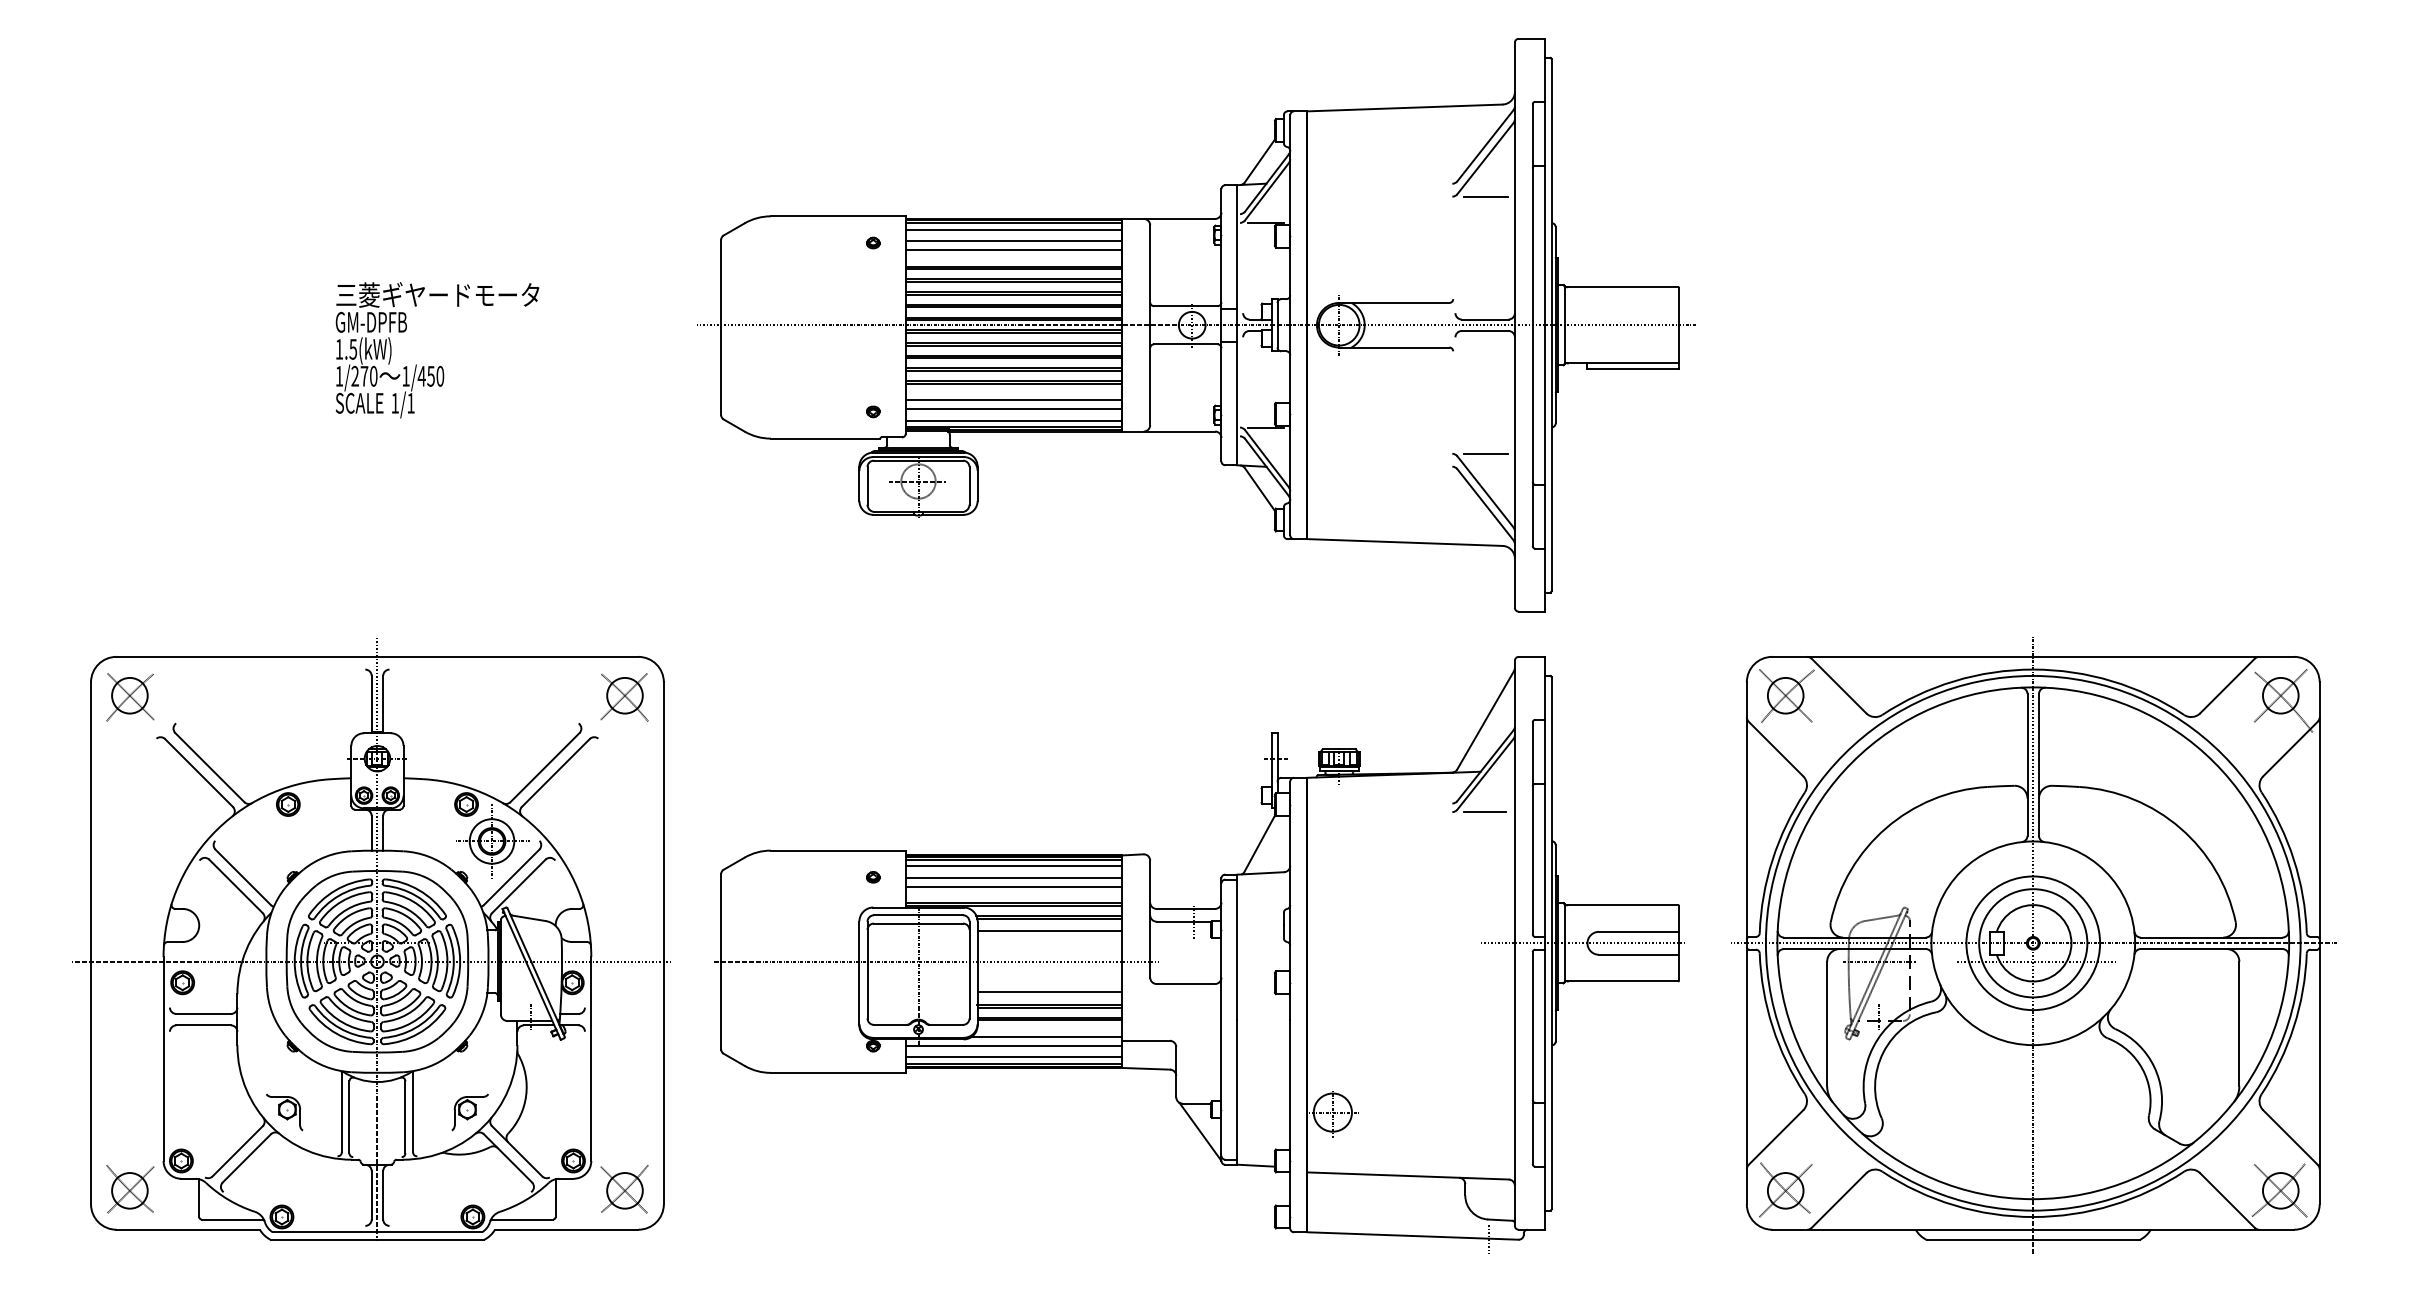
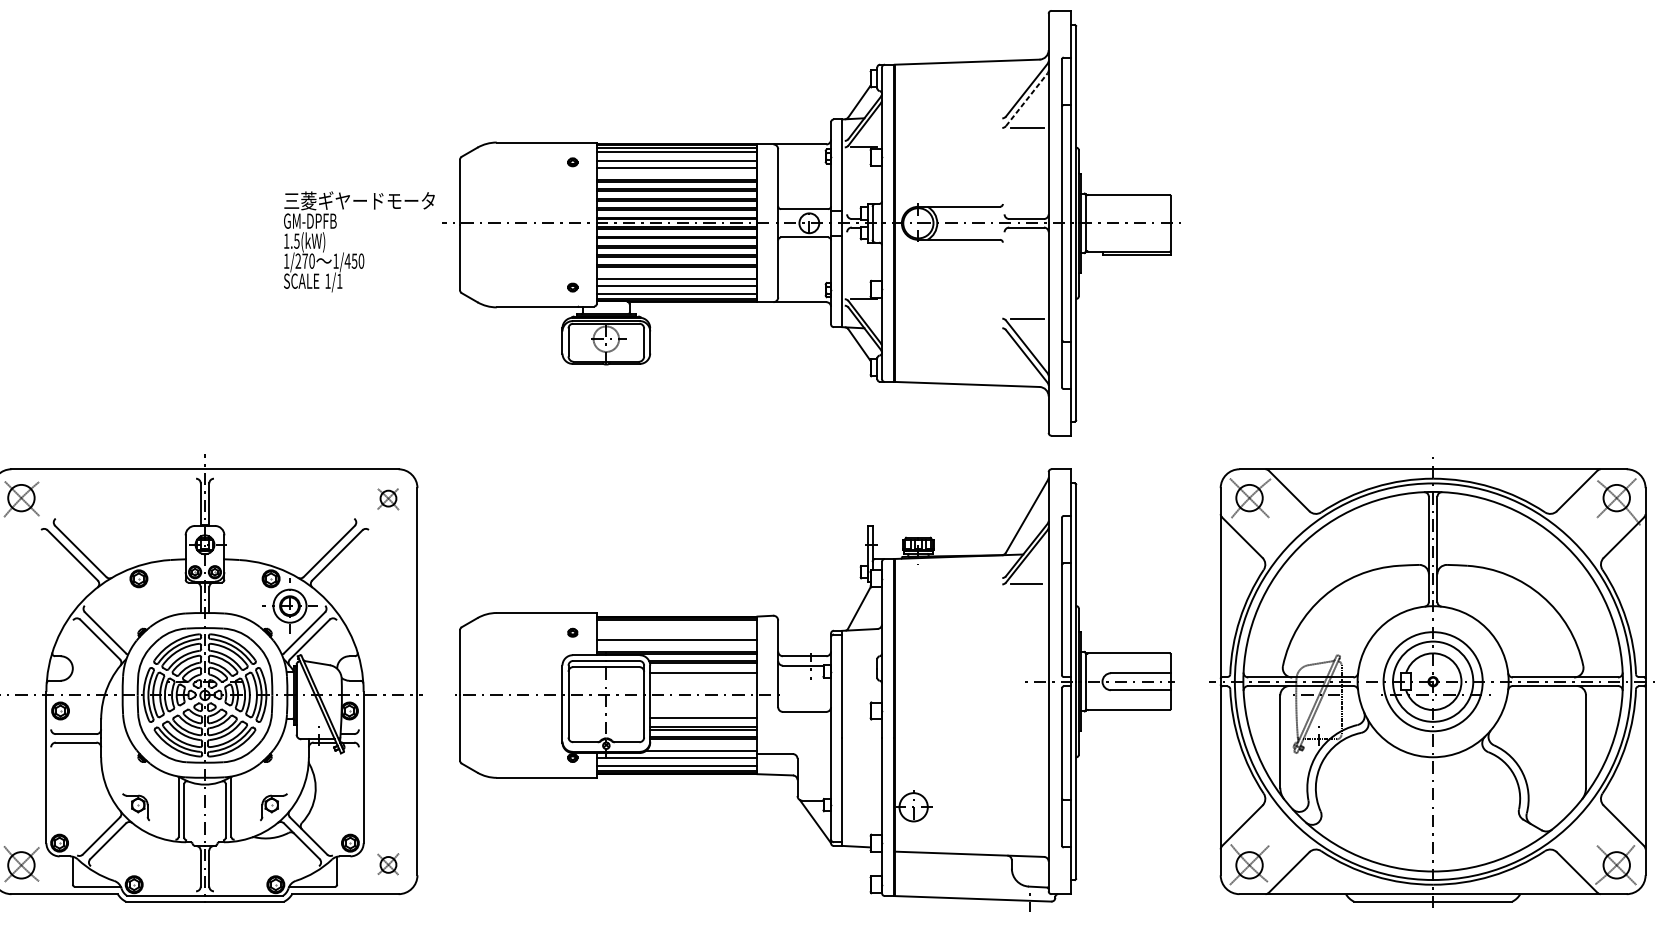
line: (1485, 158) -> (1026, 99), solid -> dashed
text: (437, 350) -> (359, 242), moved
part: (624, 697) -> (388, 499), size x0.6
line: (1013, 866) -> (676, 624), removed
line: (1013, 877) -> (676, 632), removed
part: (624, 1189) -> (388, 864), size x0.6

